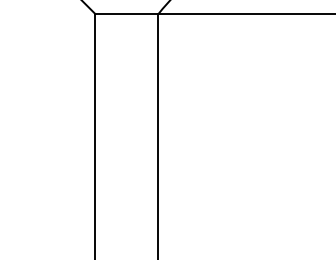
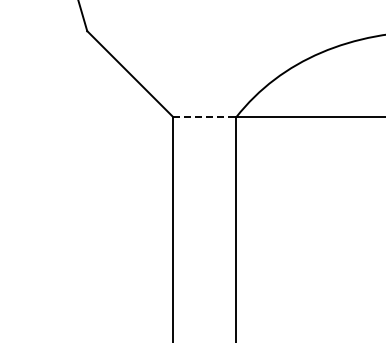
line: (127, 14) -> (205, 117), solid -> dashed

